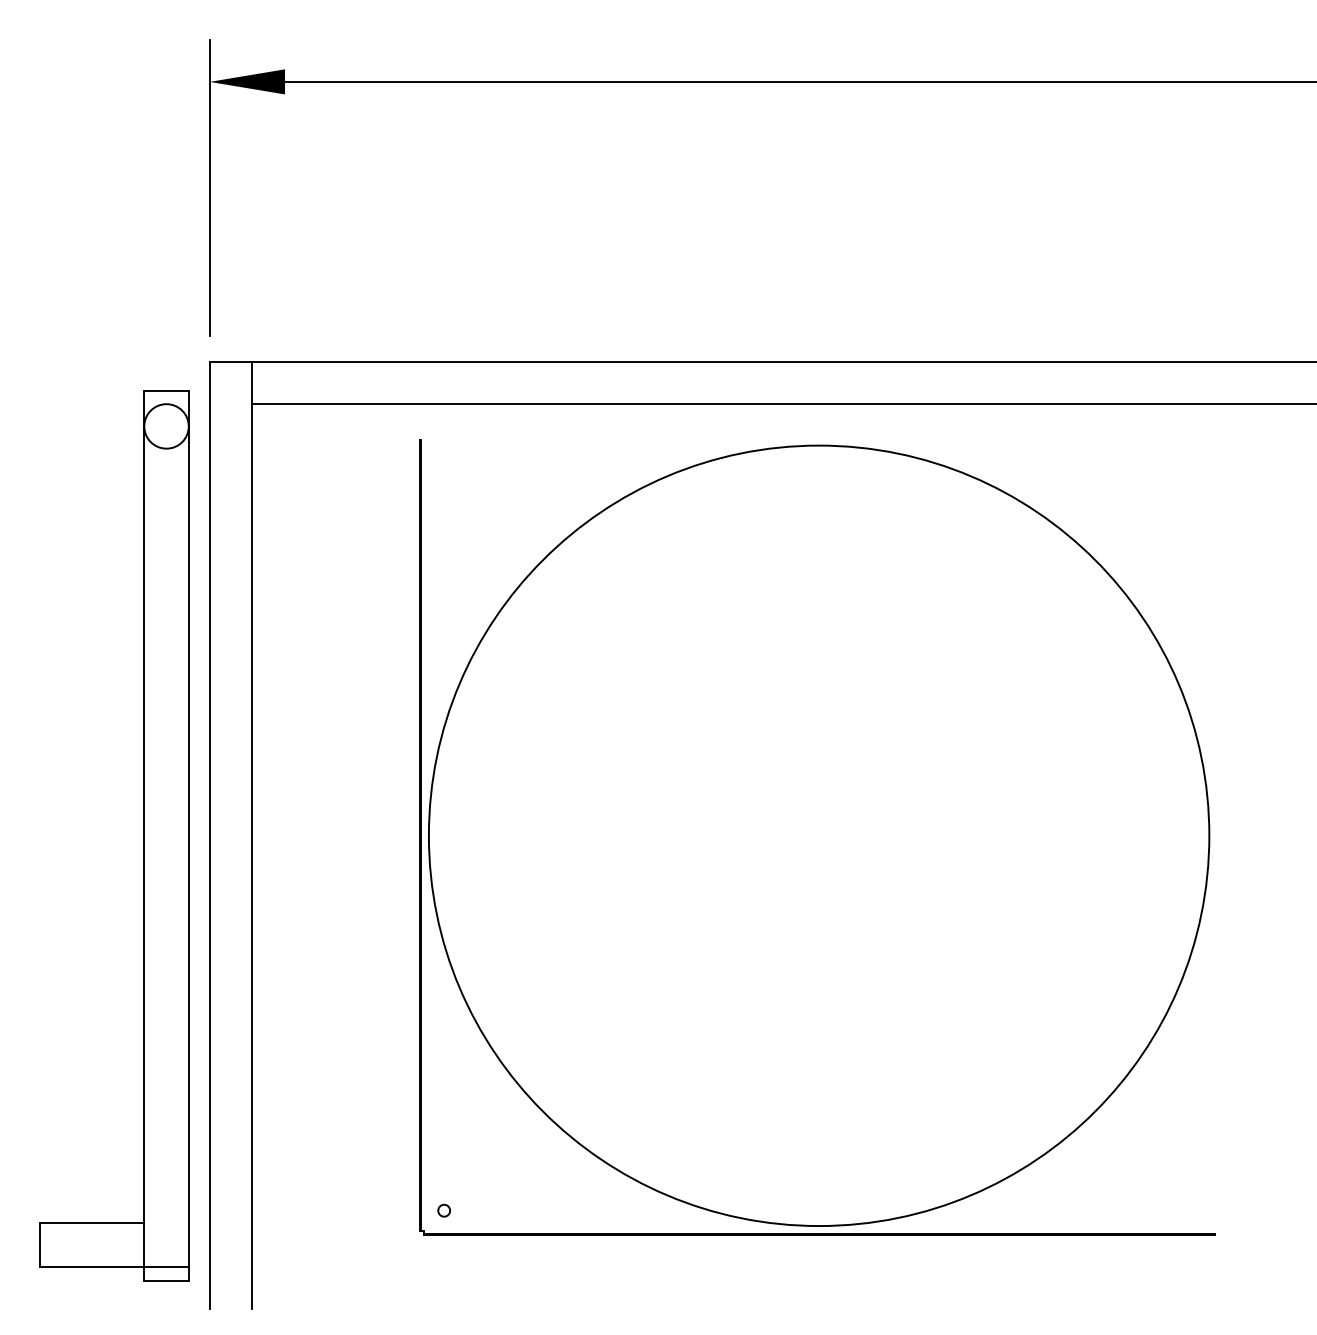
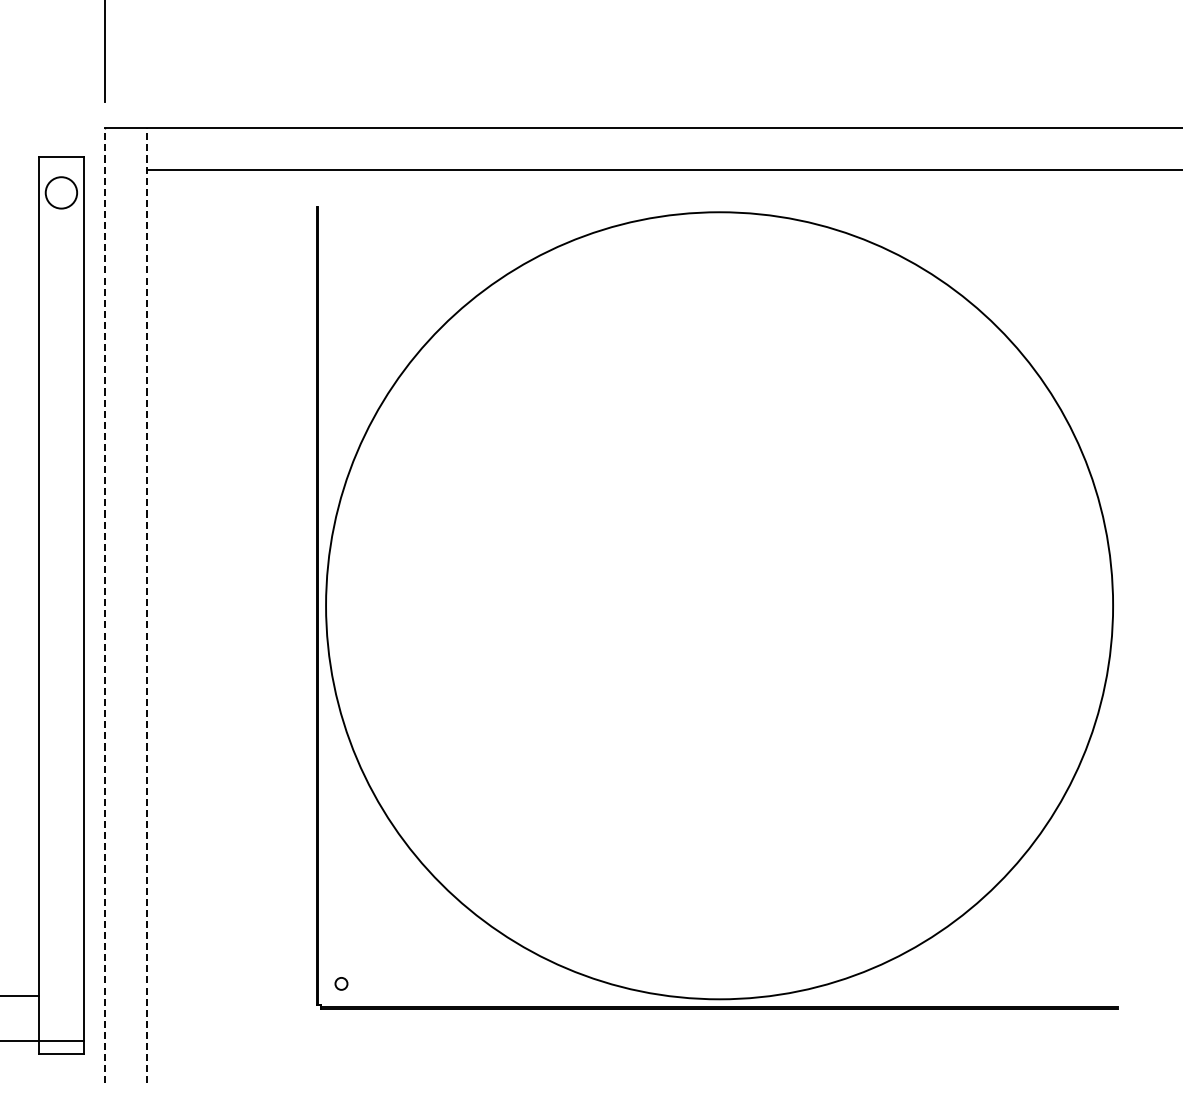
circle: (166, 426) -> (61, 192), size x0.7
line: (209, 835) -> (104, 605), solid -> dashed
line: (251, 835) -> (147, 605), solid -> dashed

